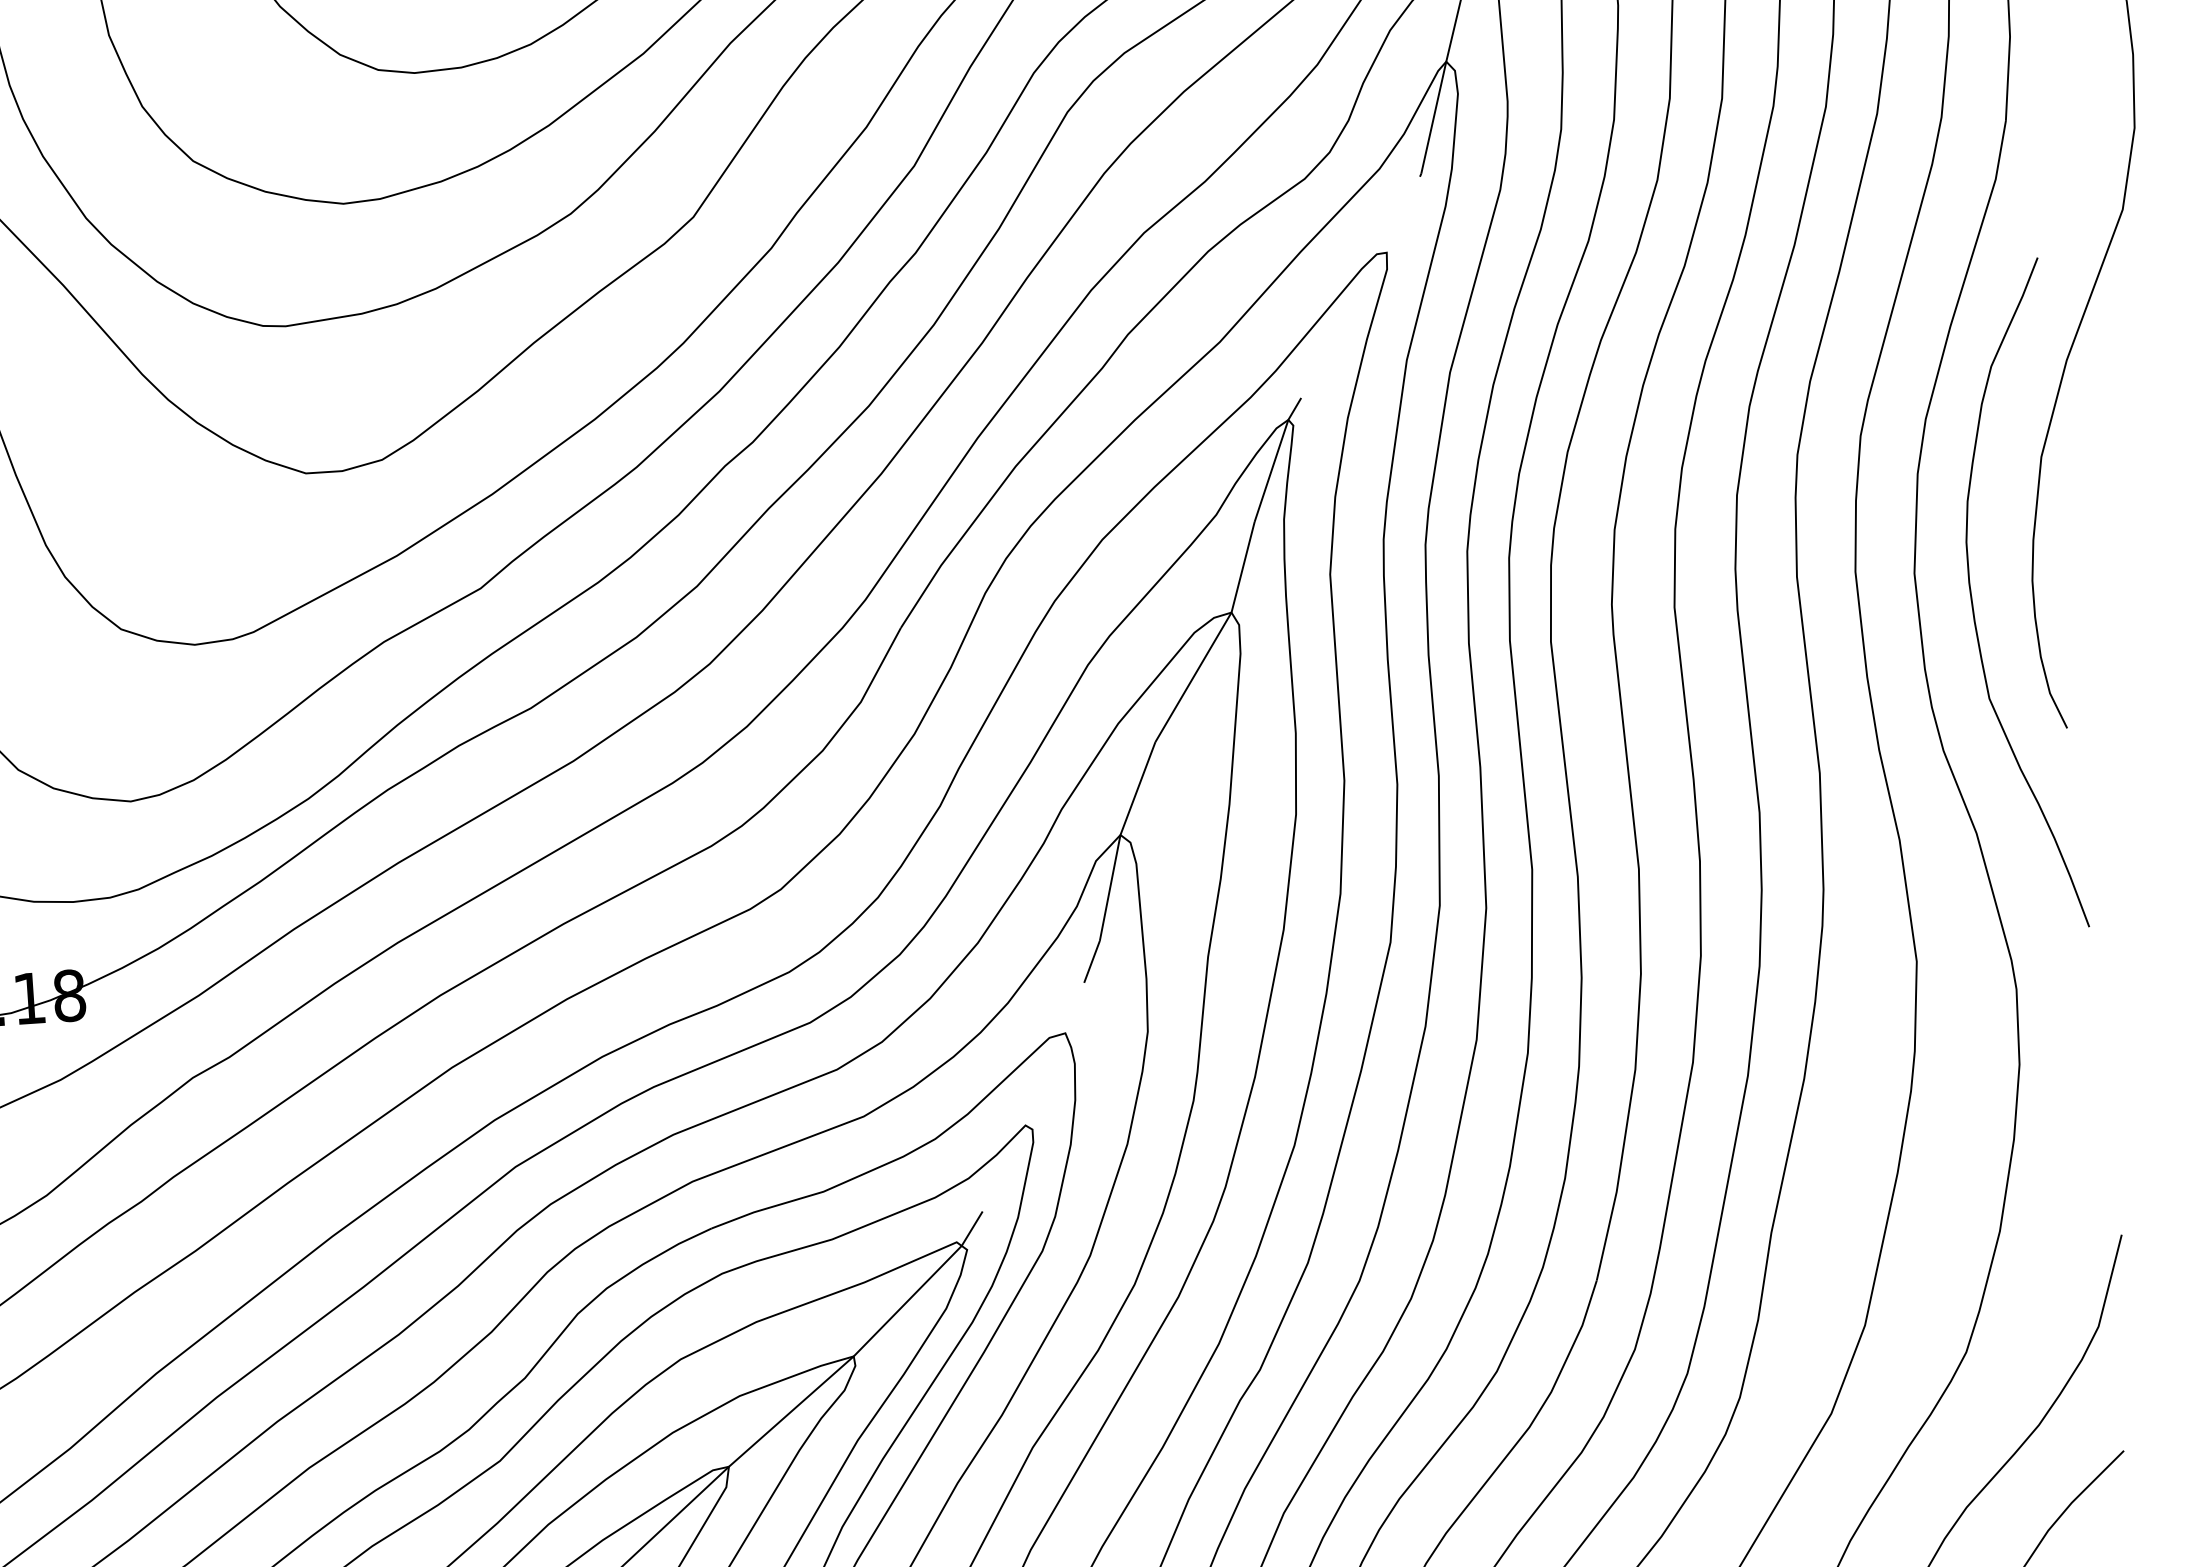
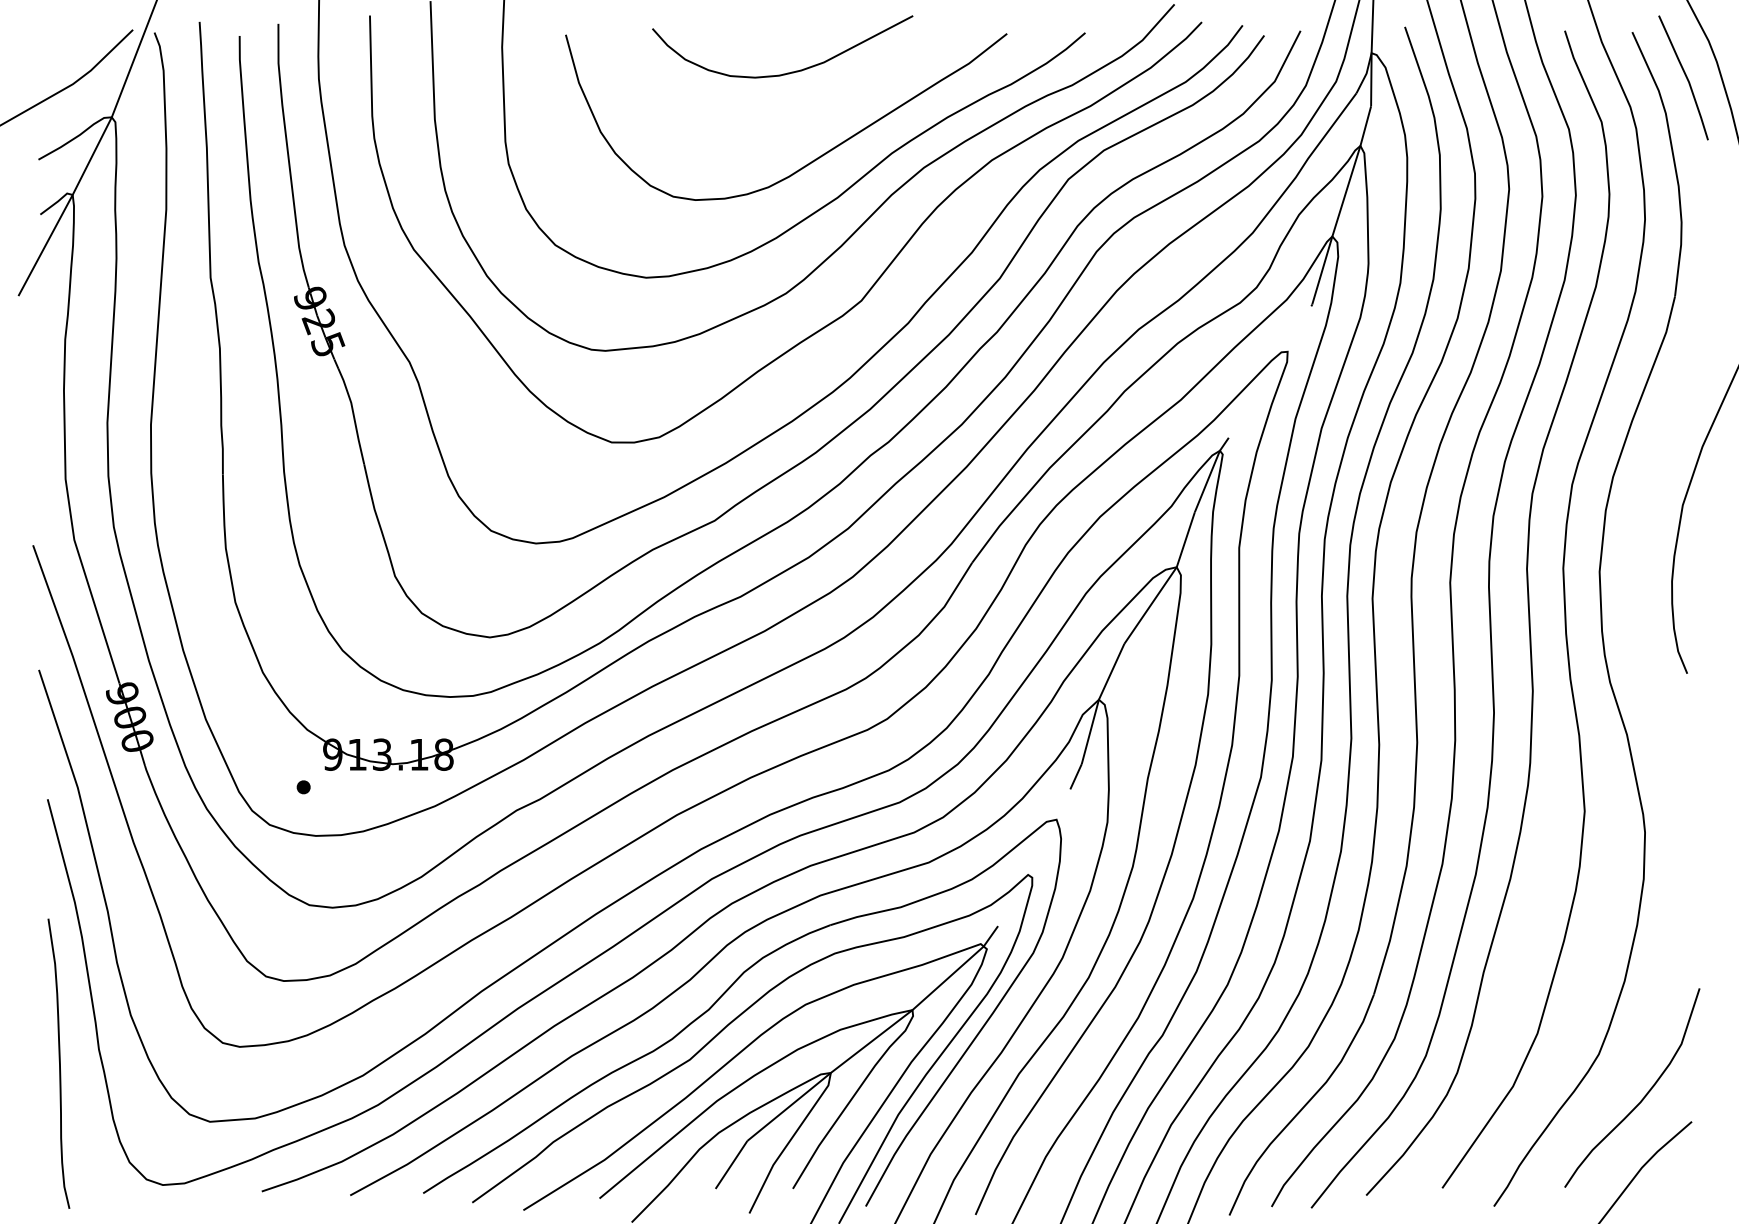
curve: (1975, 609) -> (1635, 596), removed

